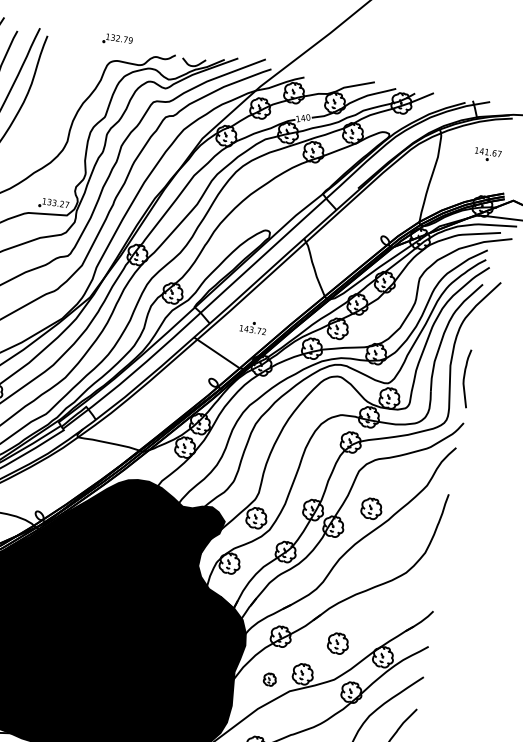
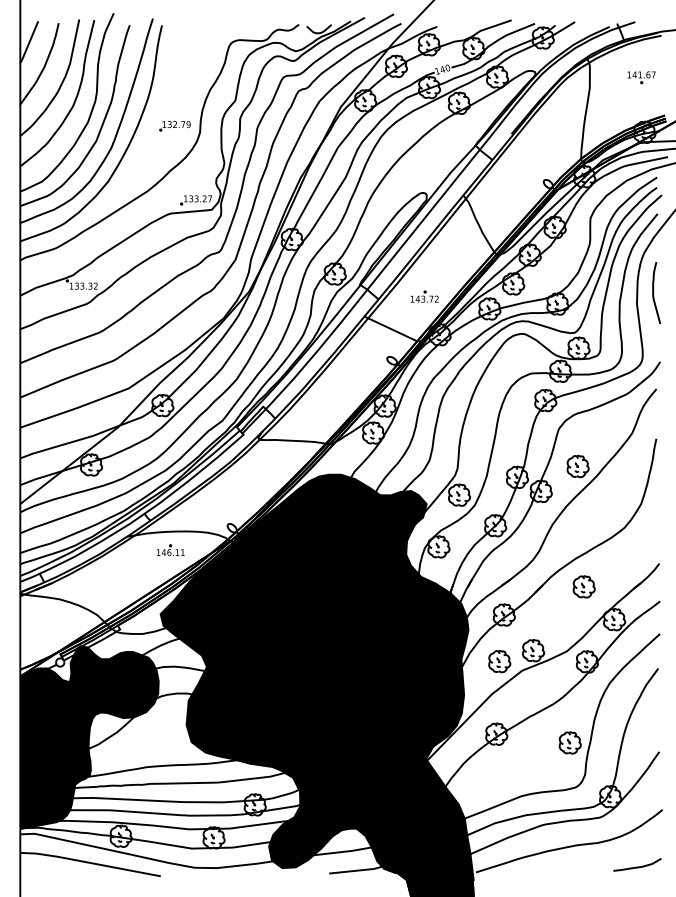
part: (117, 40) -> (174, 126), moved
curve: (464, 377) -> (653, 292), moved
part: (337, 643) -> (583, 586), moved
part: (269, 679) -> (499, 661), size x1.67

